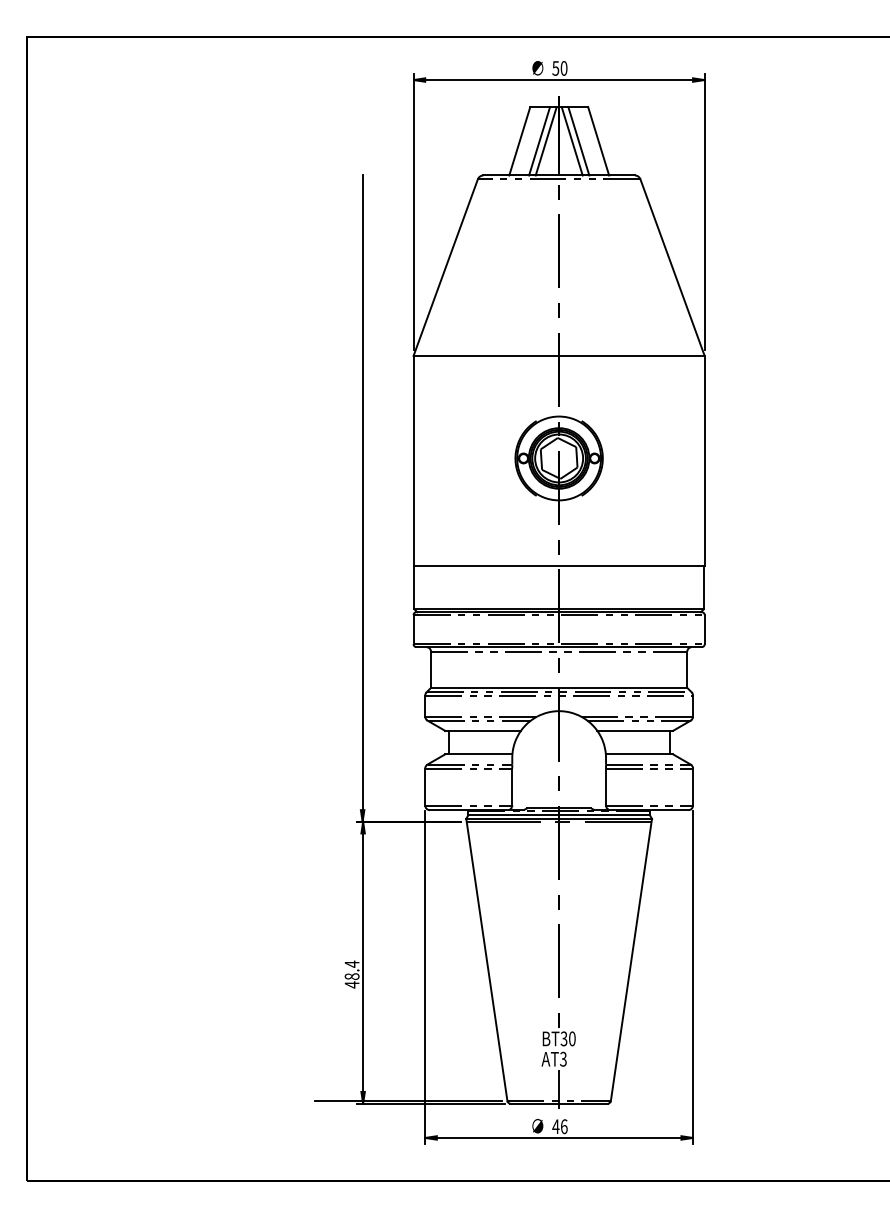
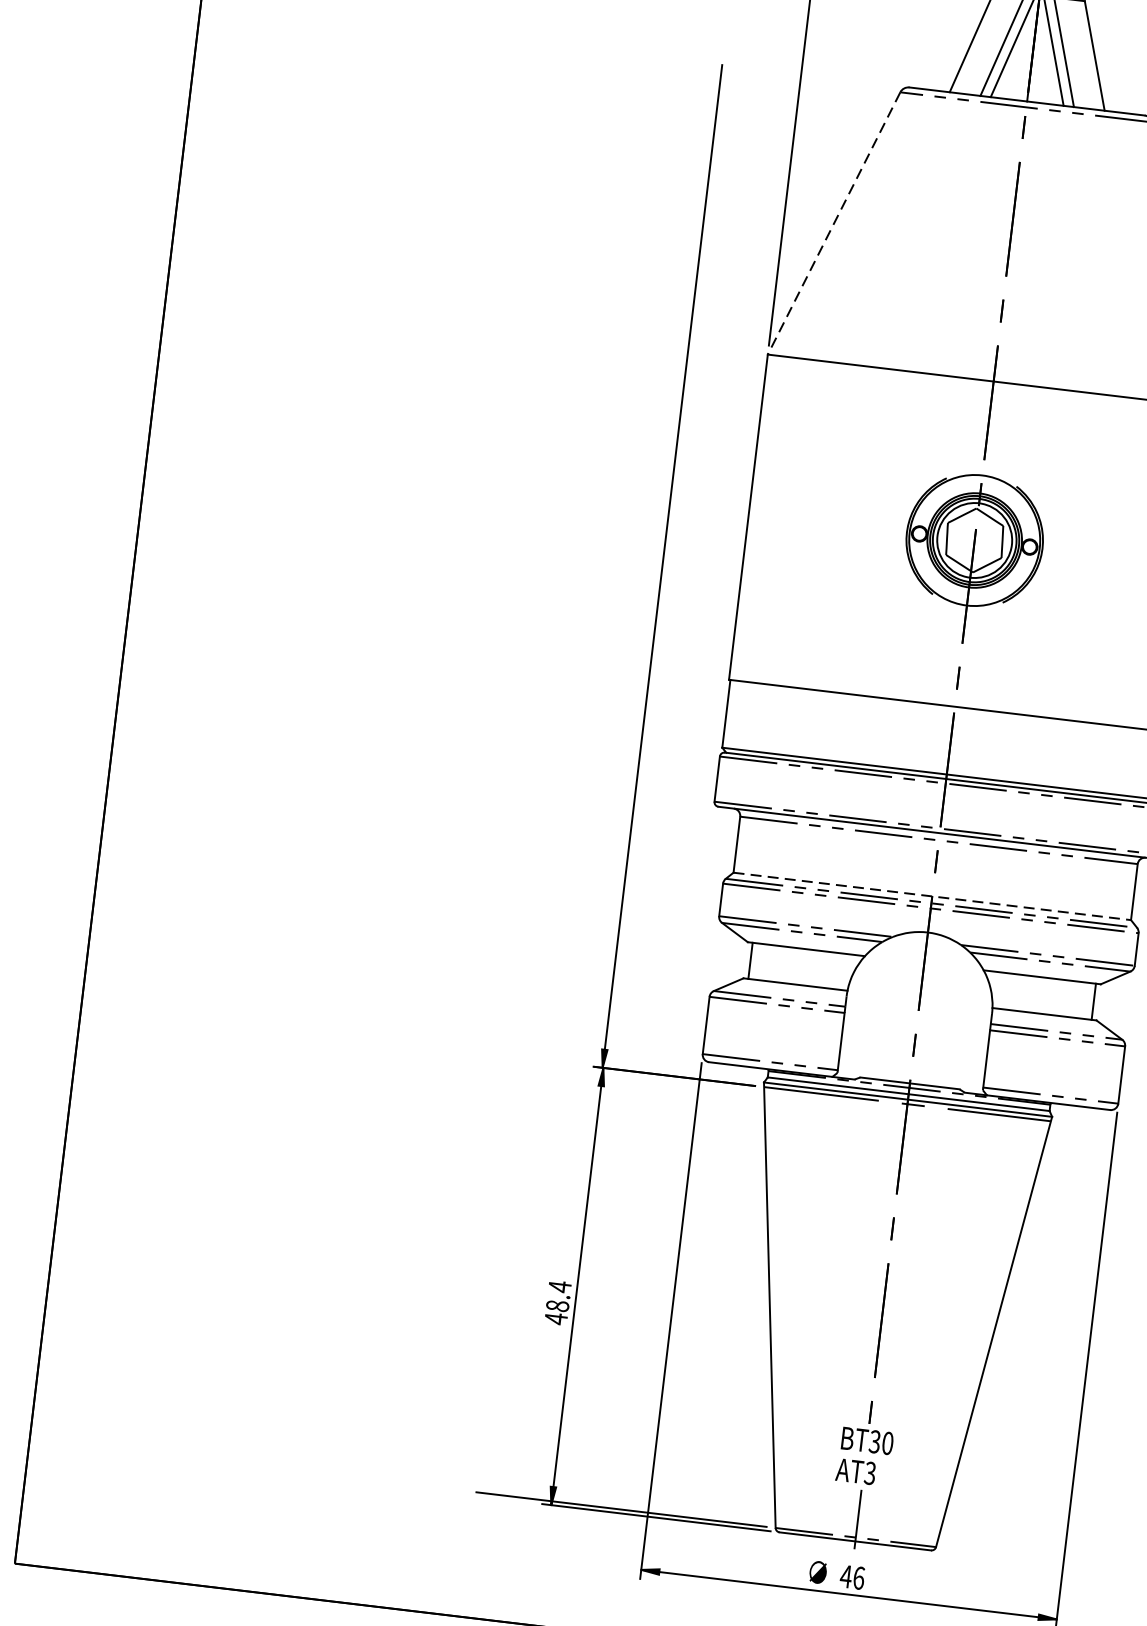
line: (445, 268) -> (833, 224), solid -> dashed
line: (559, 687) -> (932, 895), solid -> dashed

